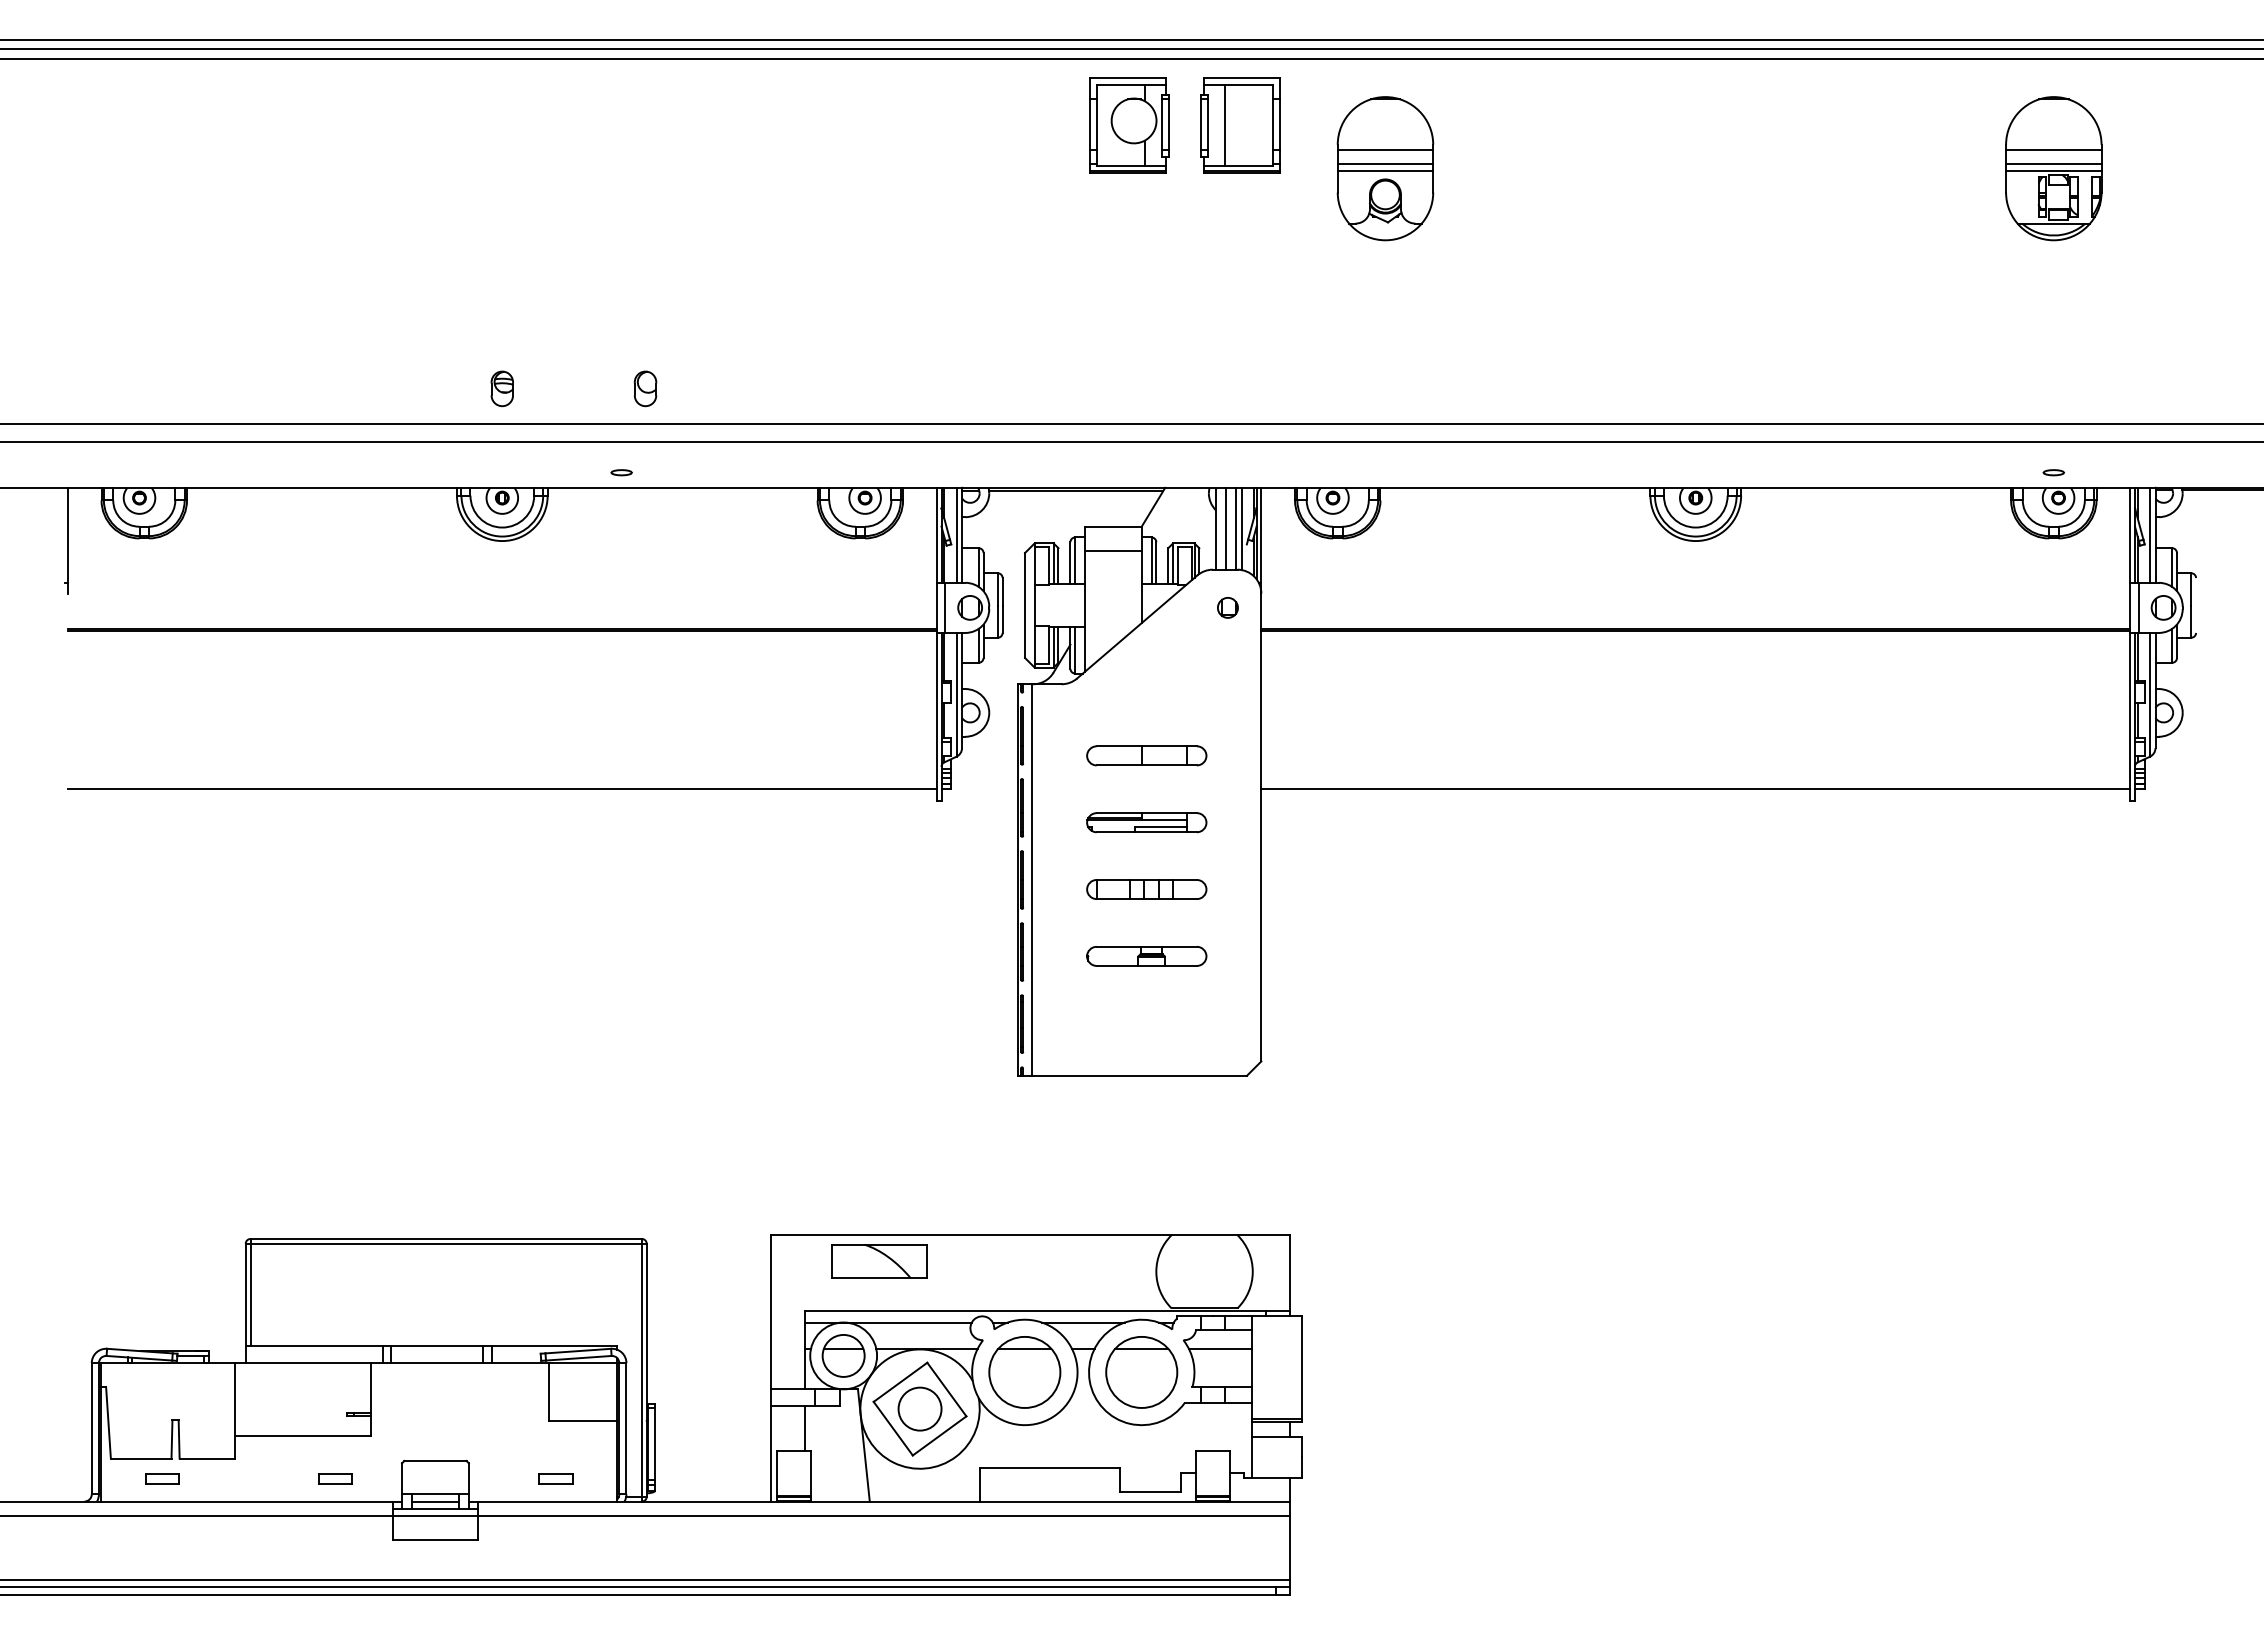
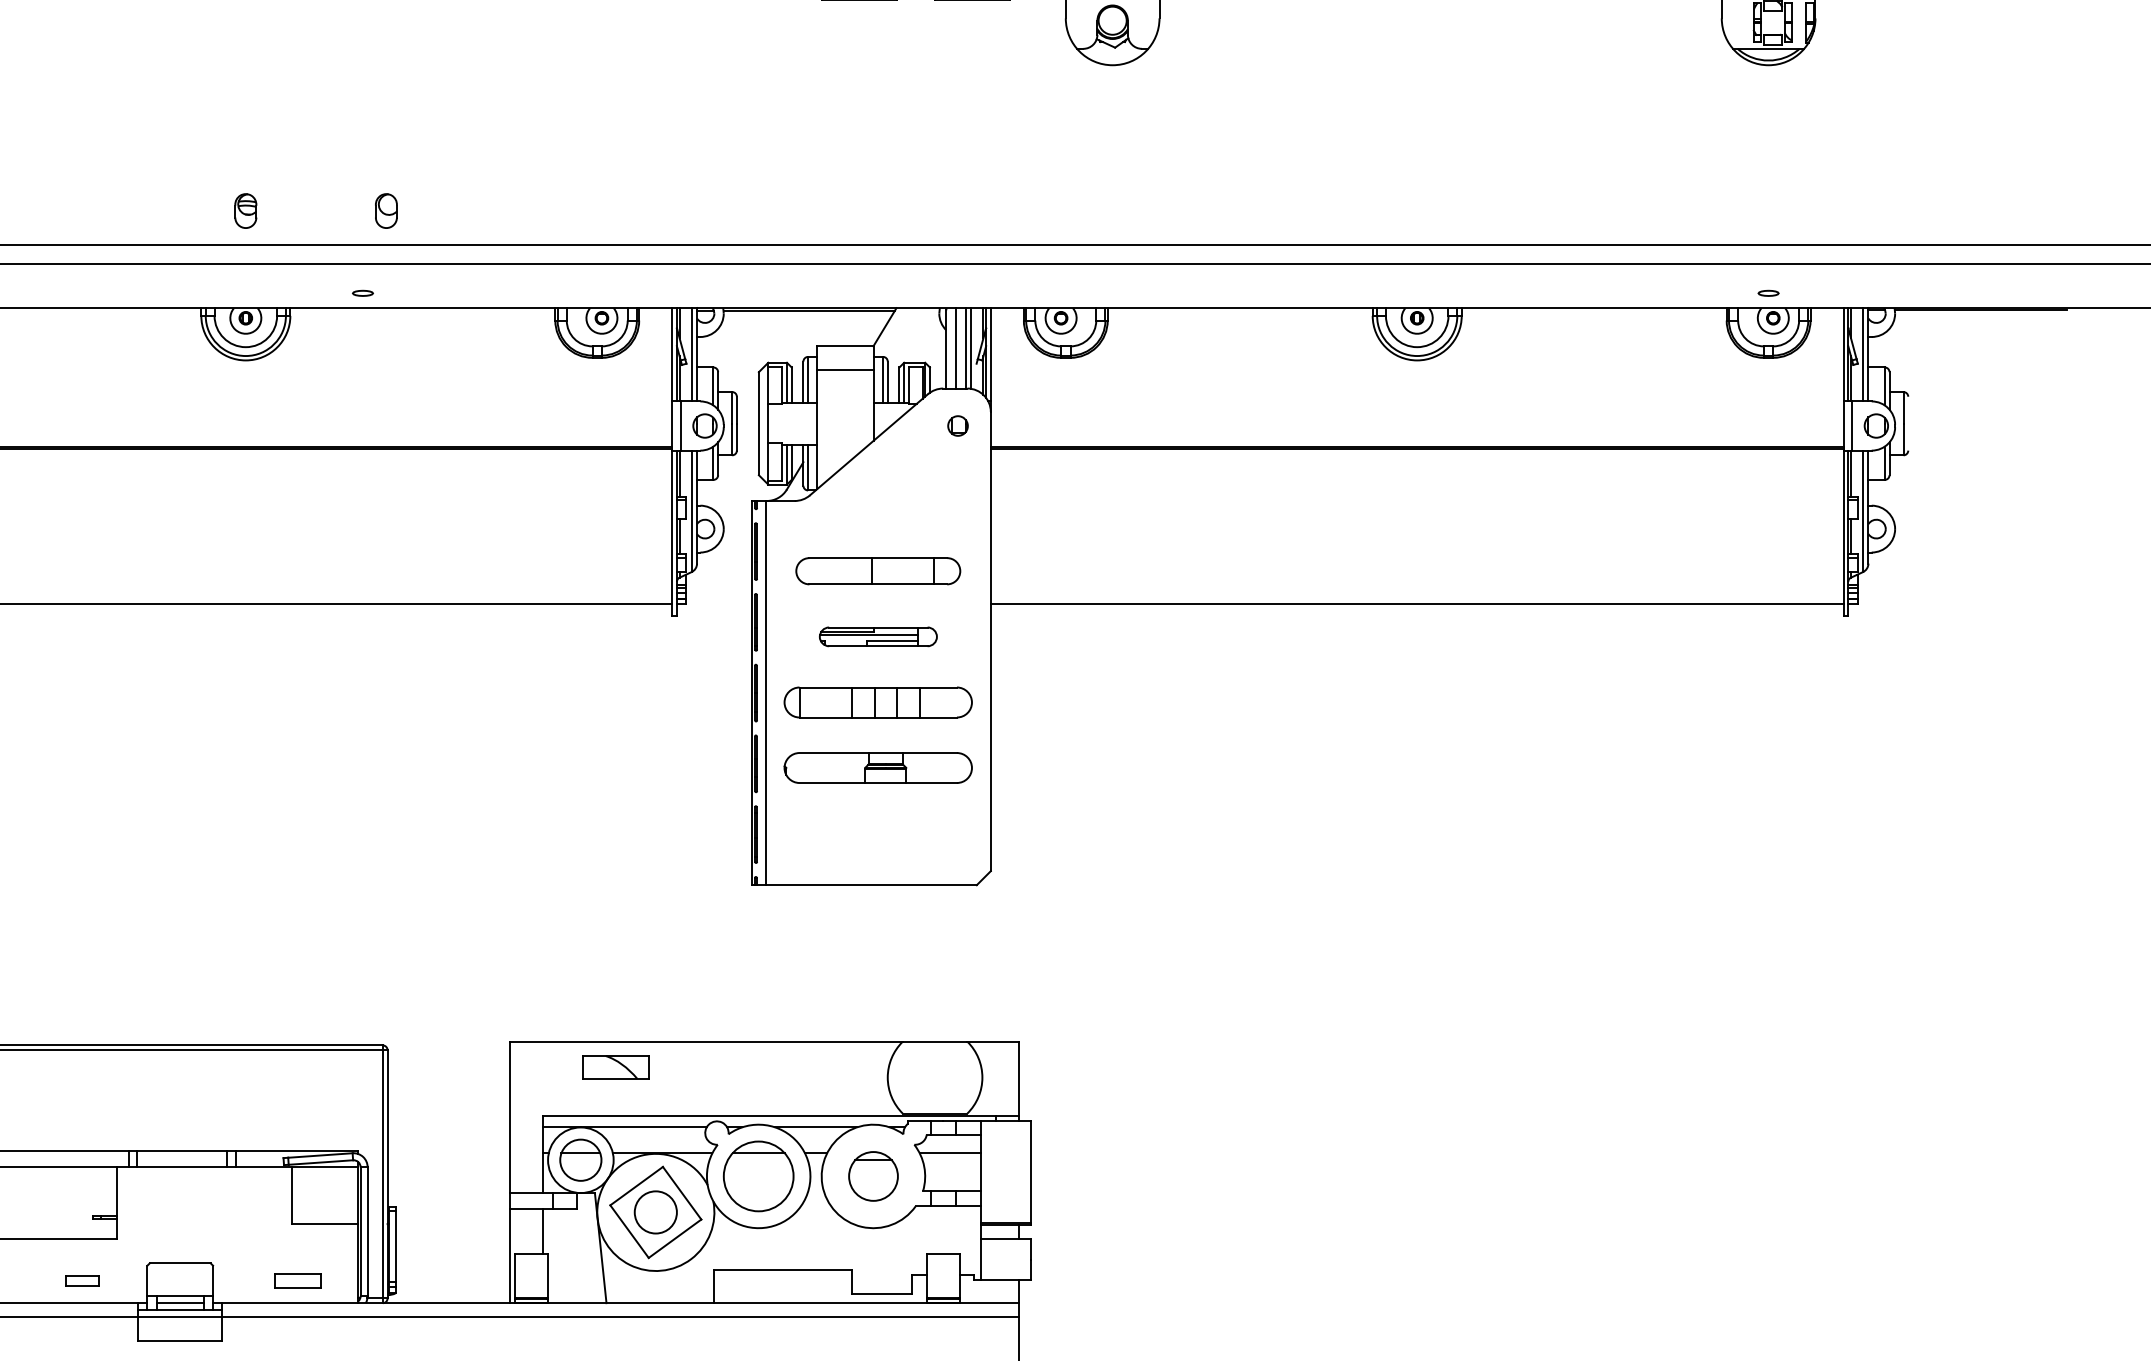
part: (1146, 755) -> (878, 570), size x1.4
part: (1146, 889) -> (878, 702), size x1.6
part: (1146, 956) -> (878, 768), size x1.6
part: (879, 1261) -> (616, 1067), size x0.7
part: (1141, 1372) -> (873, 1176), size x0.7
part: (555, 1478) -> (298, 1280), size x1.4

